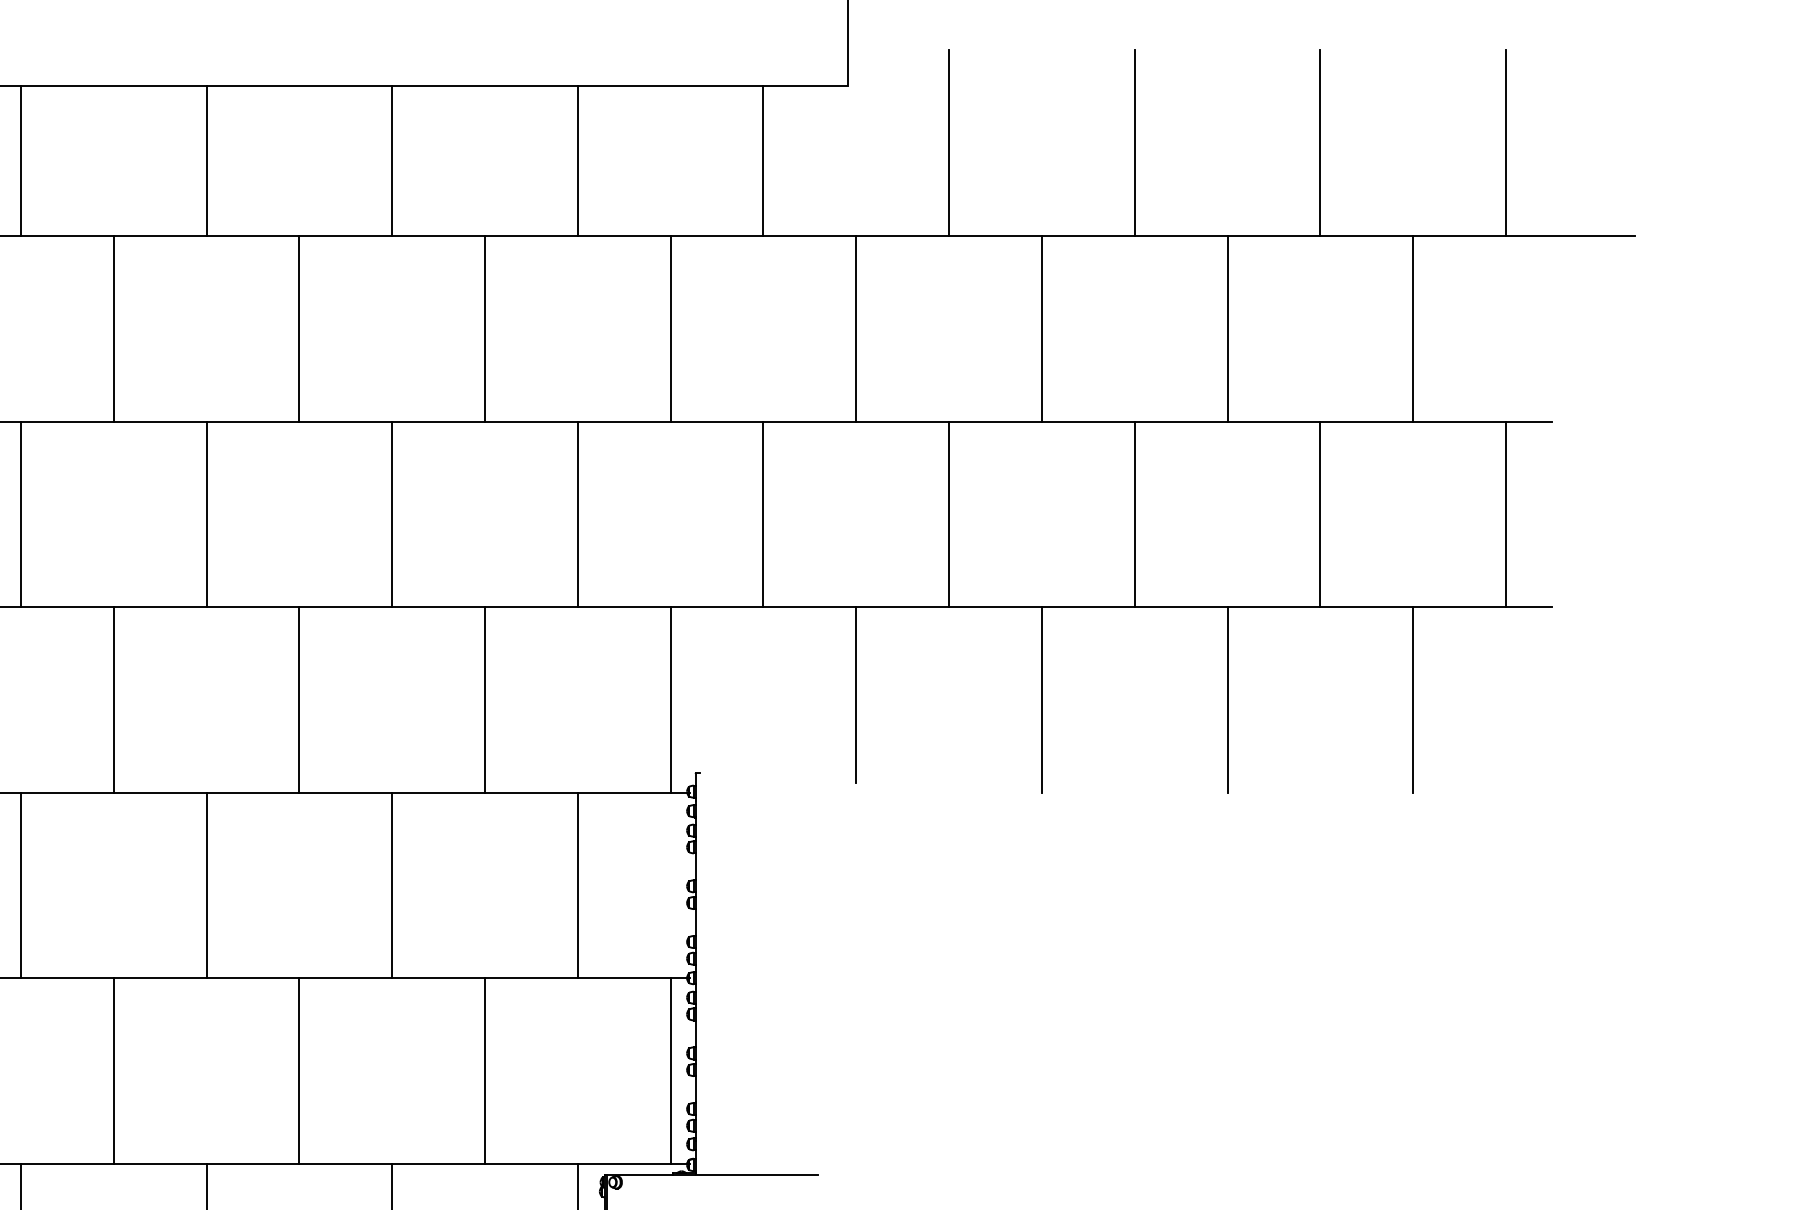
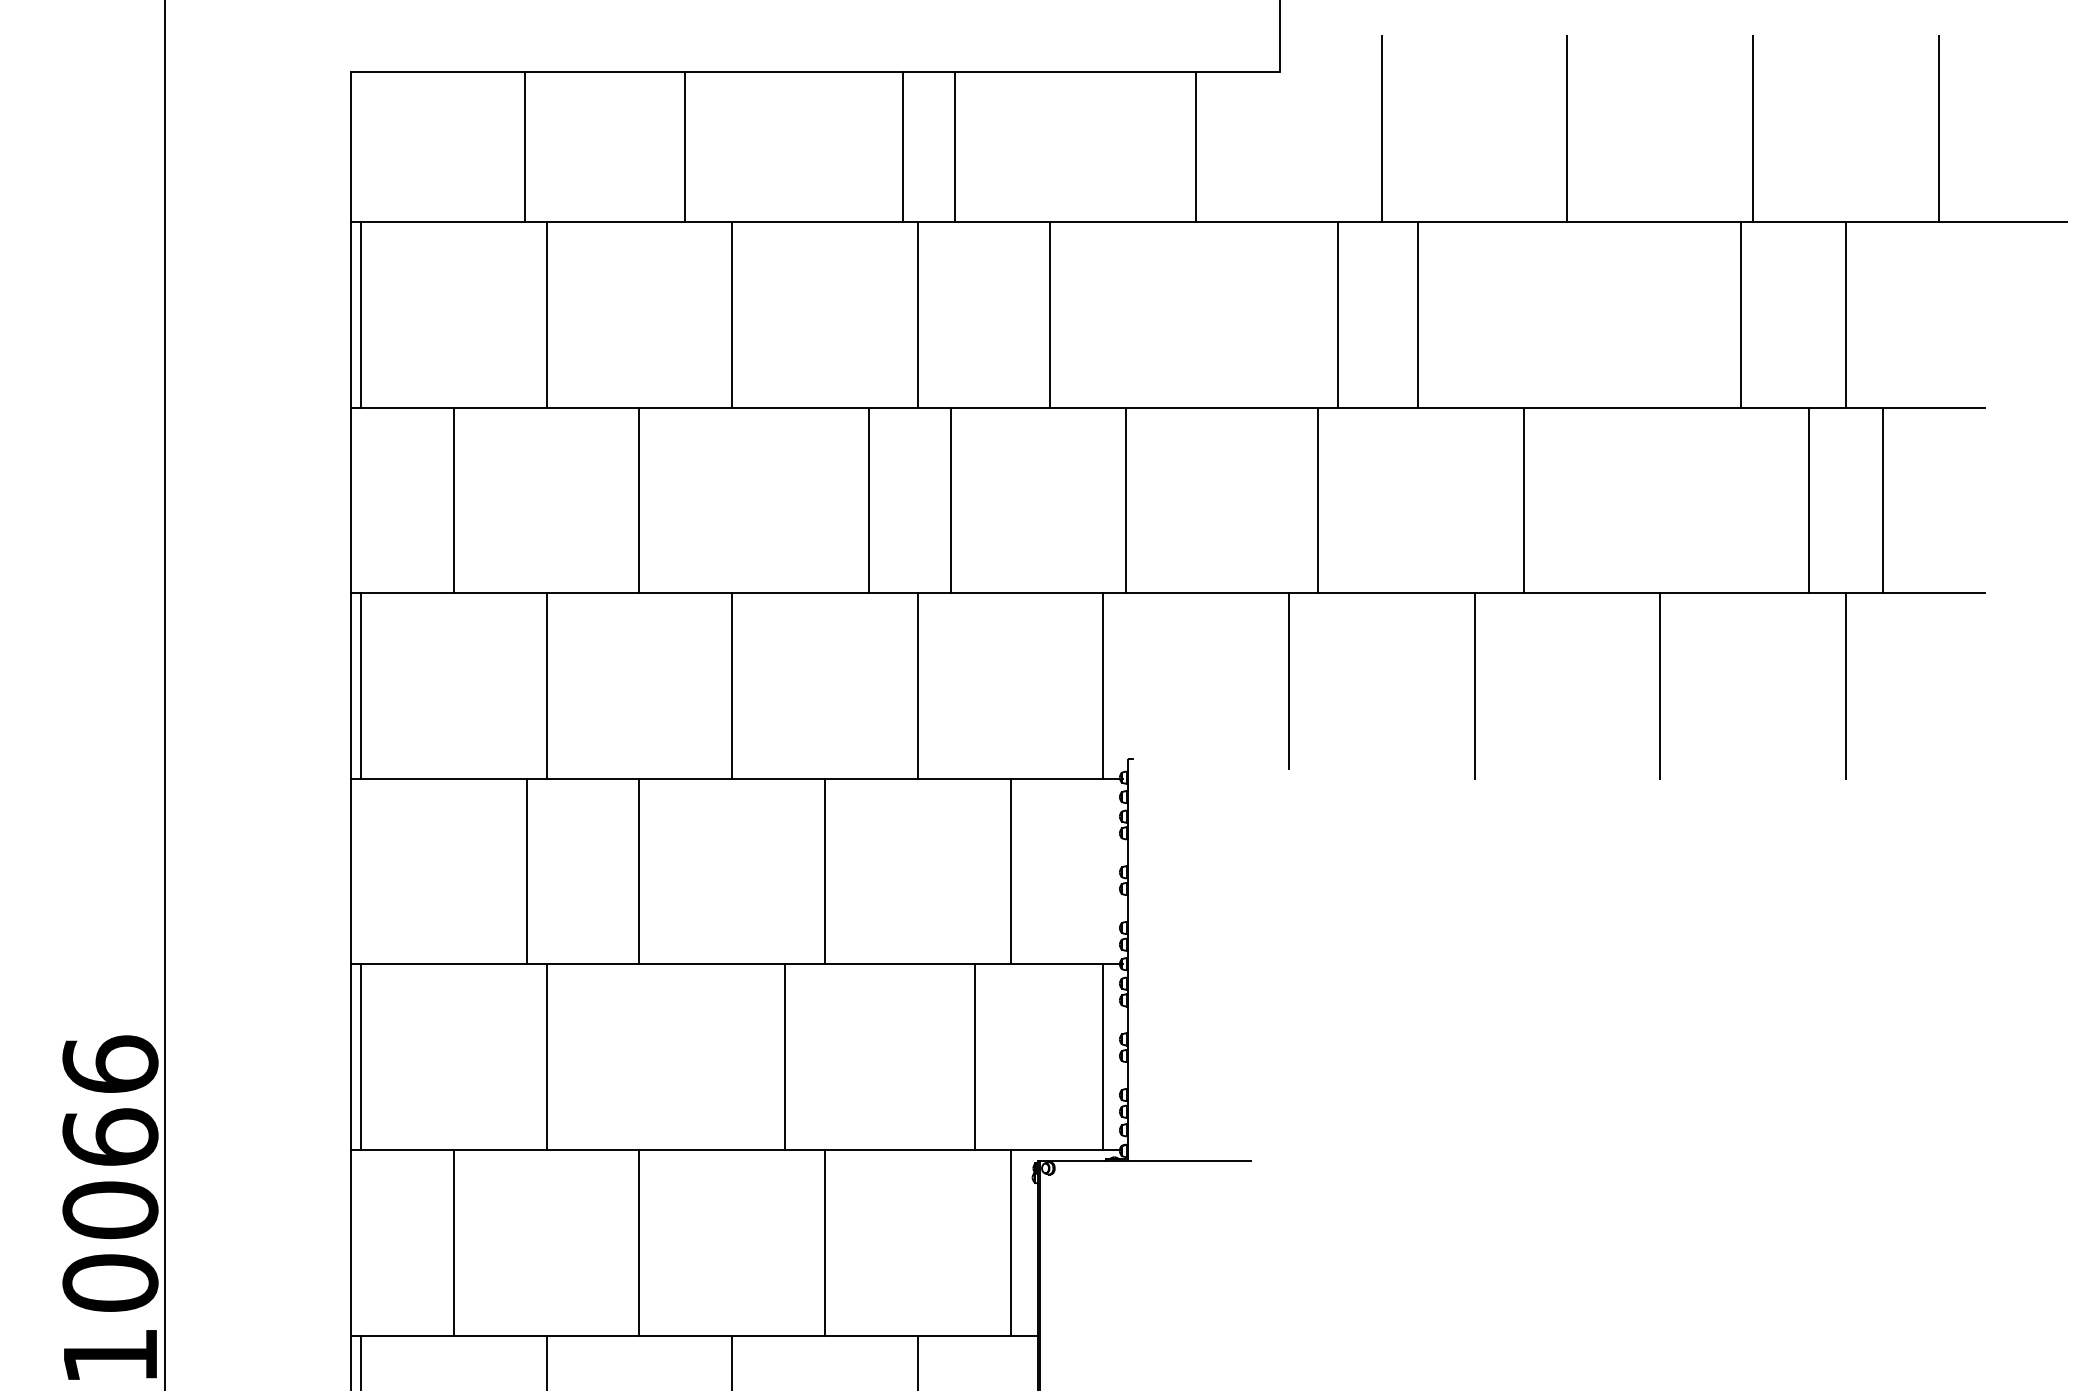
line: (20, 160) -> (524, 146), moved
line: (206, 160) -> (685, 146), moved
line: (392, 160) -> (903, 146), moved
line: (577, 160) -> (954, 146), moved
line: (670, 328) -> (1050, 314), moved
line: (856, 328) -> (1338, 314), moved
line: (1041, 328) -> (1417, 314), moved
line: (1227, 328) -> (1741, 314), moved
line: (392, 514) -> (869, 500), moved
line: (577, 514) -> (950, 500), moved
line: (763, 514) -> (1126, 500), moved
line: (948, 514) -> (1317, 500), moved
line: (1134, 514) -> (1524, 500), moved
line: (1320, 514) -> (1809, 500), moved
line: (1505, 514) -> (1882, 500), moved
line: (20, 885) -> (526, 871), moved
line: (299, 1071) -> (785, 1057), moved
line: (484, 1071) -> (974, 1057), moved

